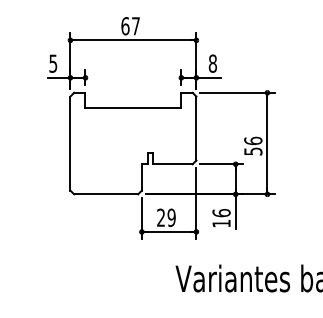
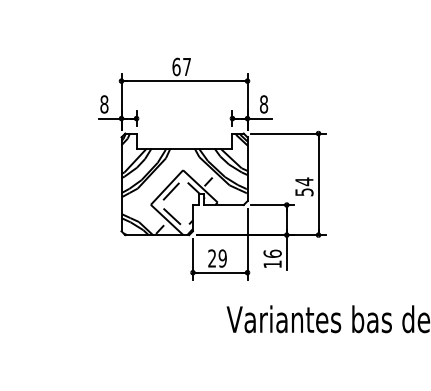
text: (53, 63) -> (104, 104), 5 -> 8
text: (253, 140) -> (304, 181), 56 -> 54
hatch: (133, 143) -> (184, 184), added

